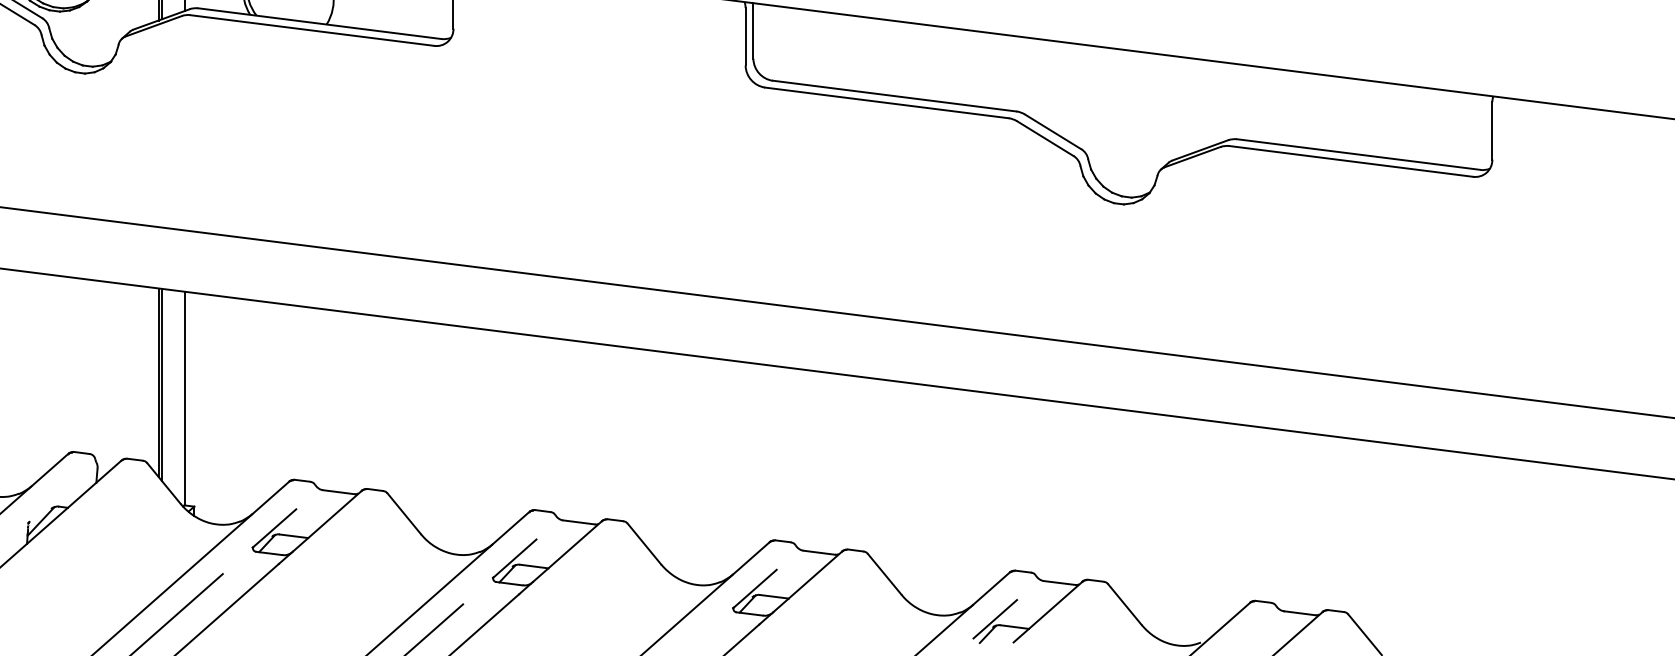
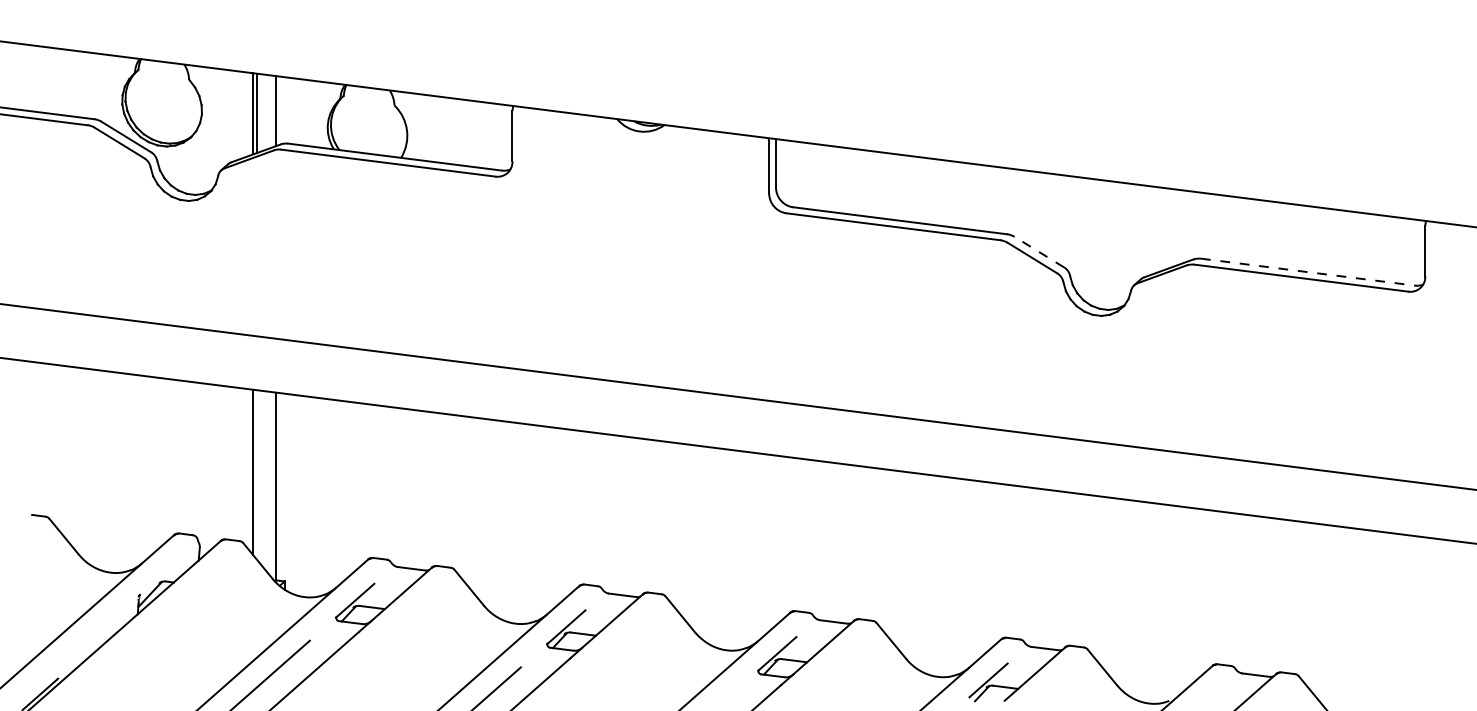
line: (1052, 131) -> (1038, 251), solid -> dashed
line: (1359, 154) -> (1308, 272), solid -> dashed
line: (162, 384) -> (256, 474), removed

